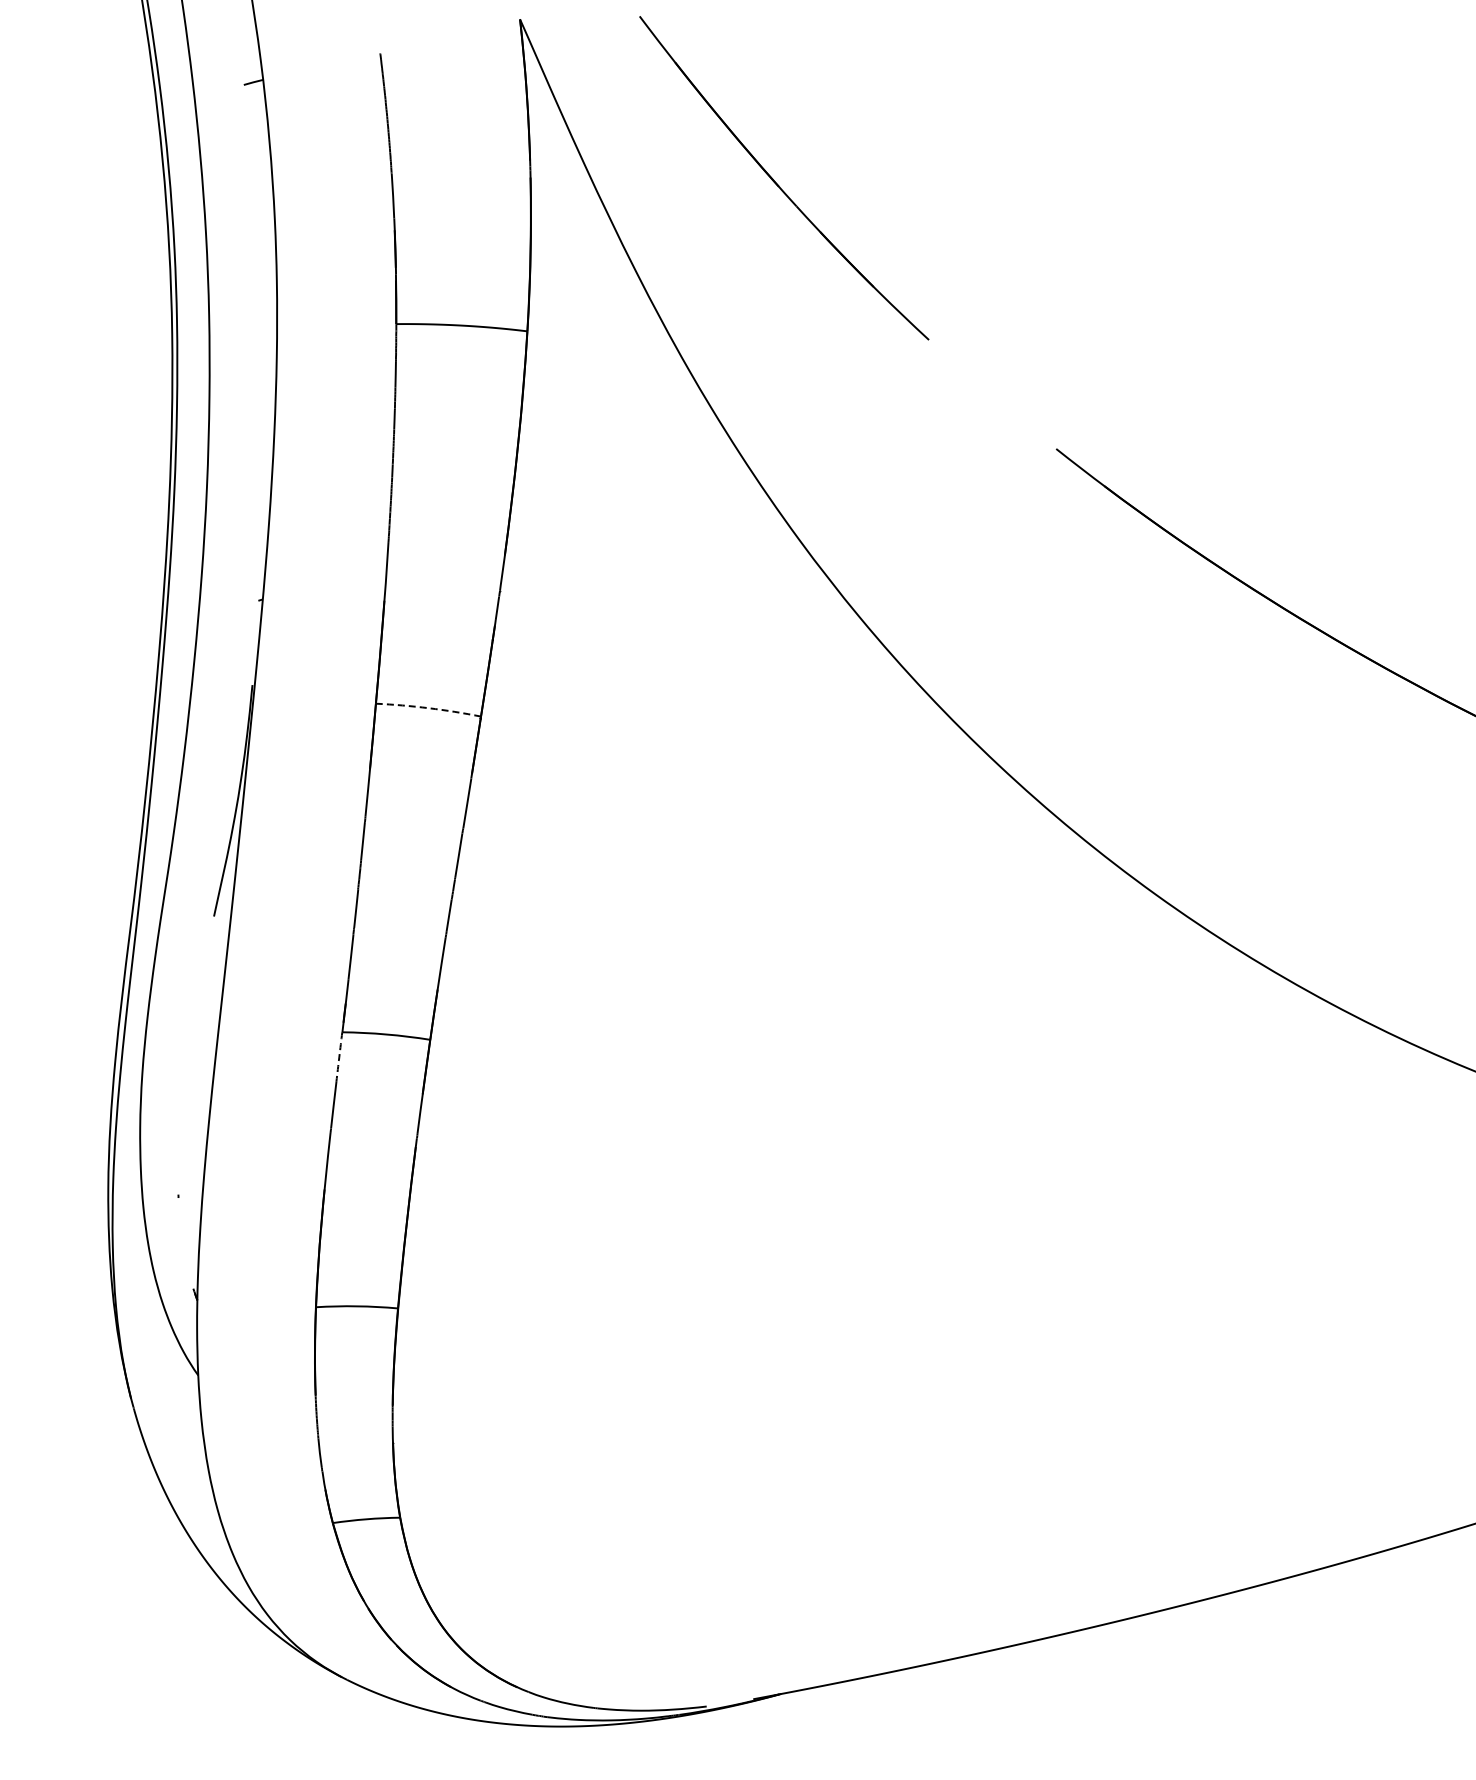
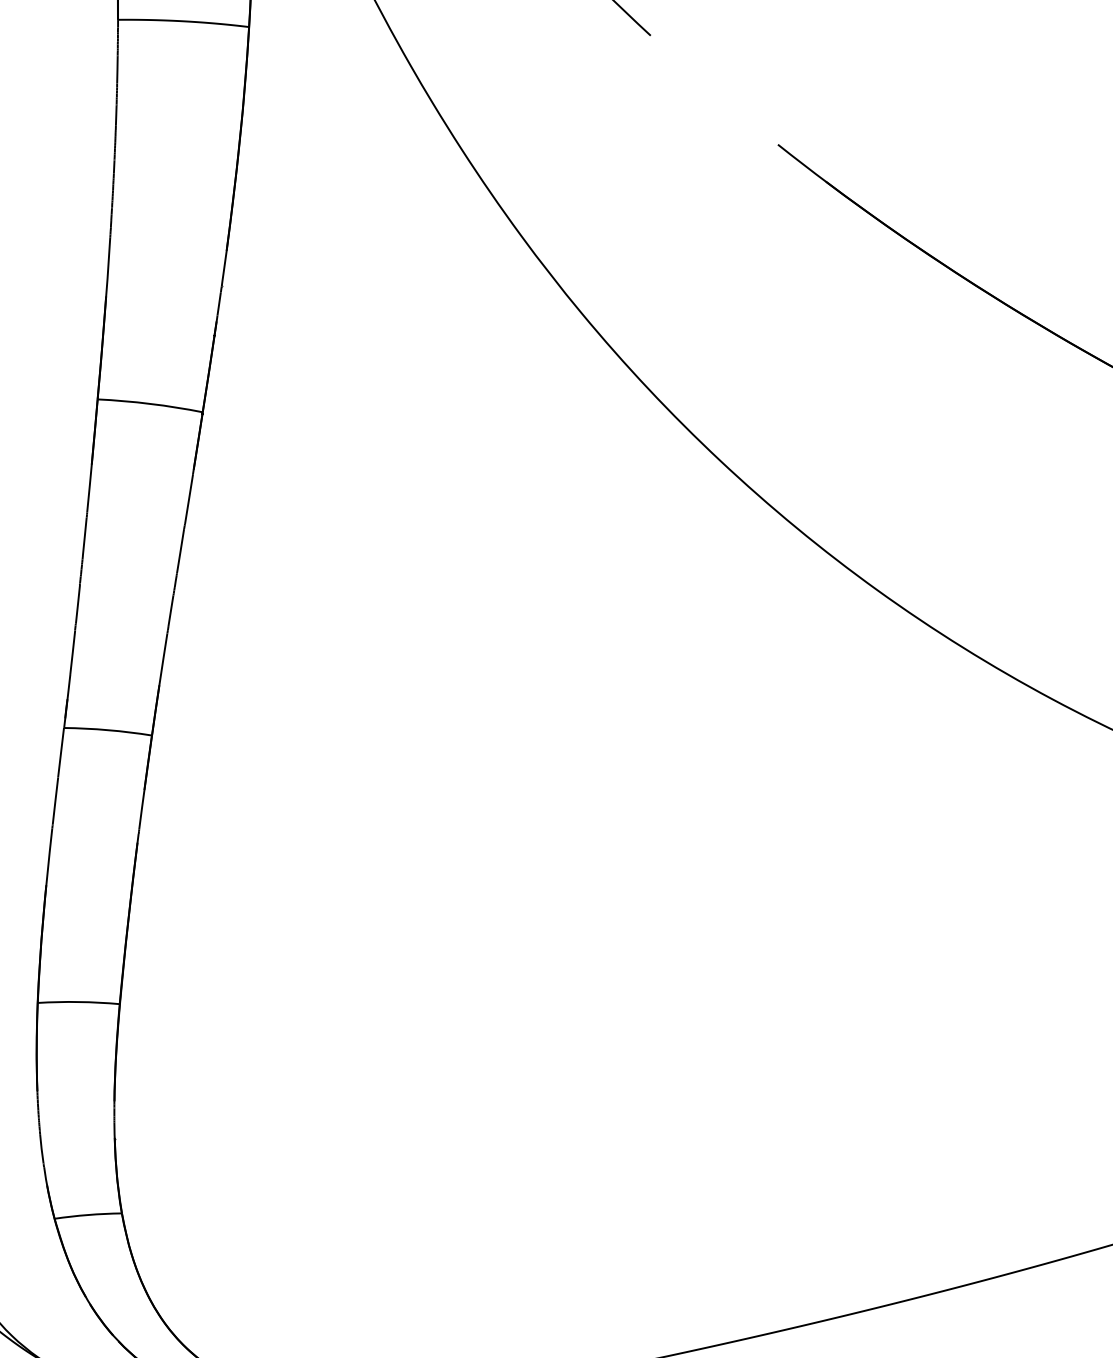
arc: (428, 708) -> (150, 404), dashed -> solid
arc: (339, 1057) -> (61, 753), dashed -> solid

